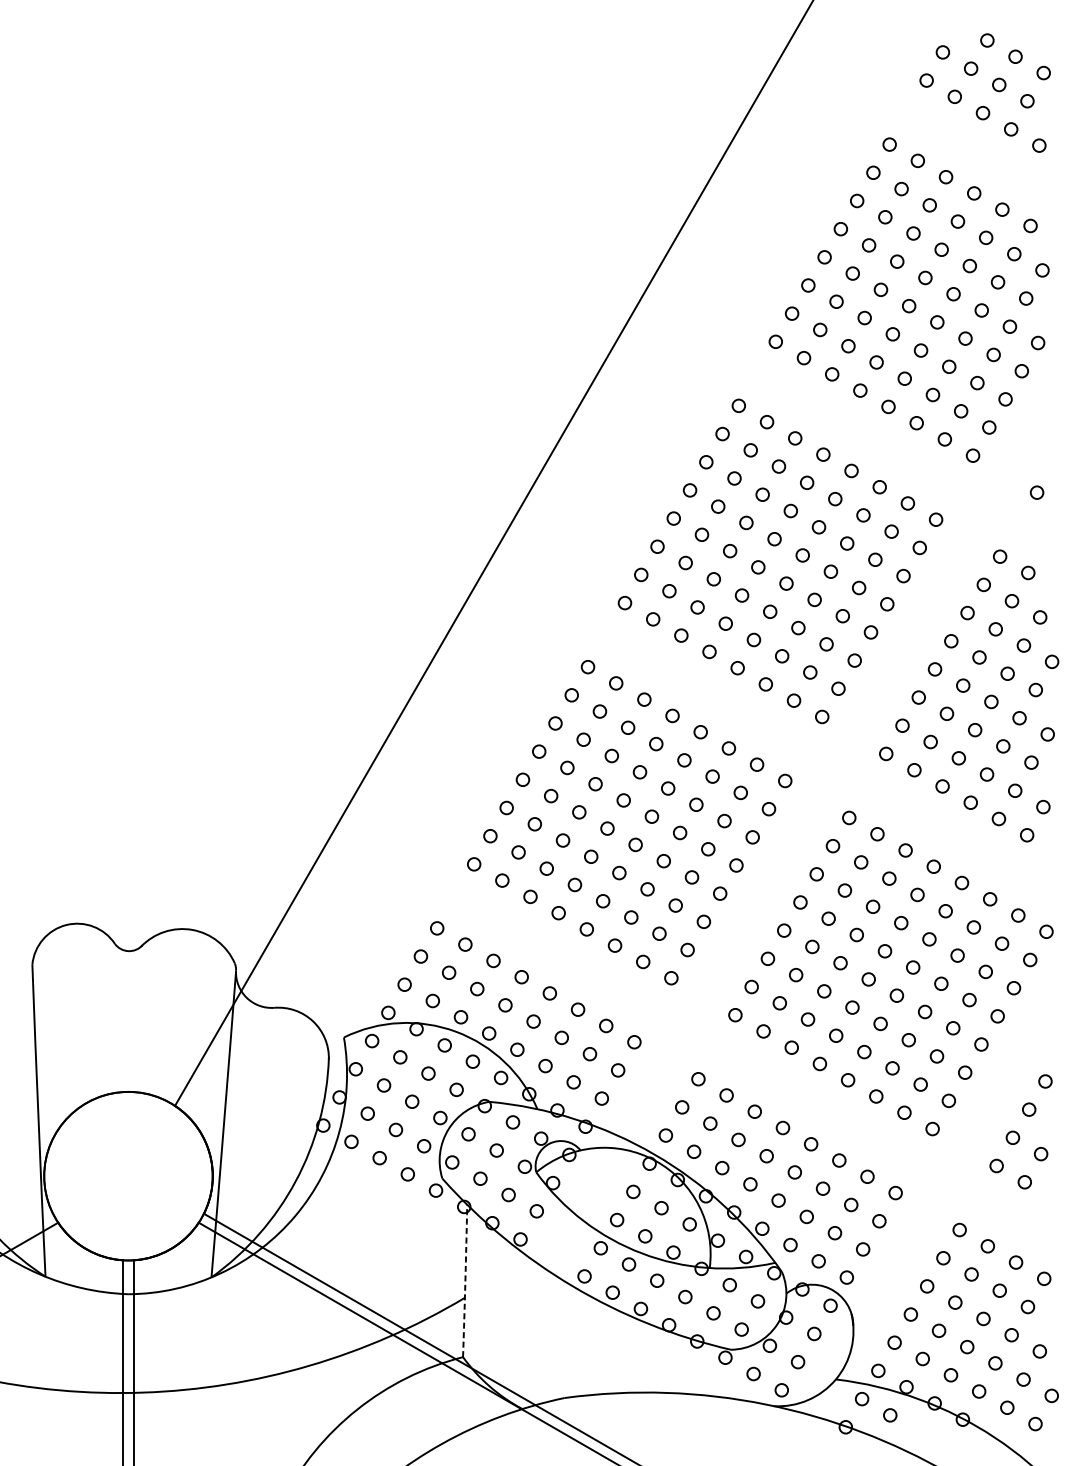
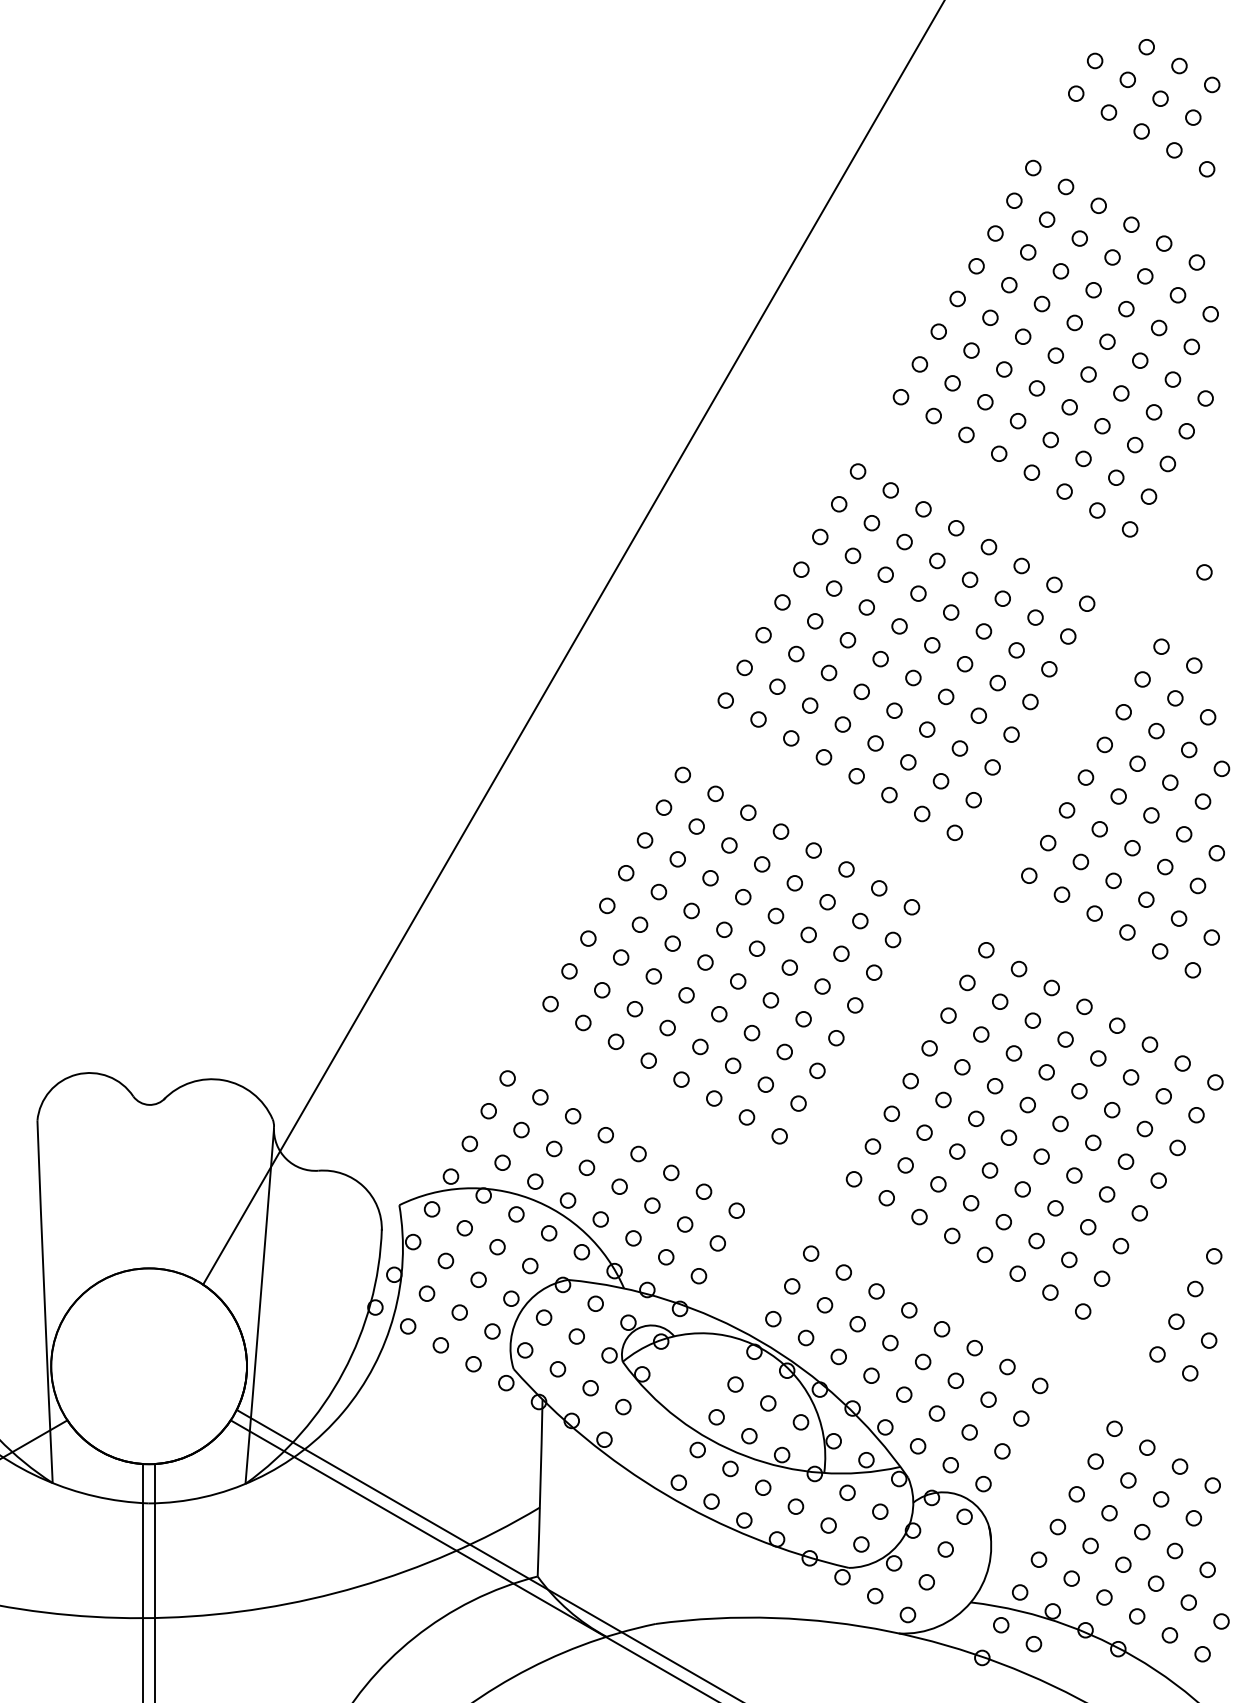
arc: (465, 1281) -> (540, 1488), dashed -> solid

